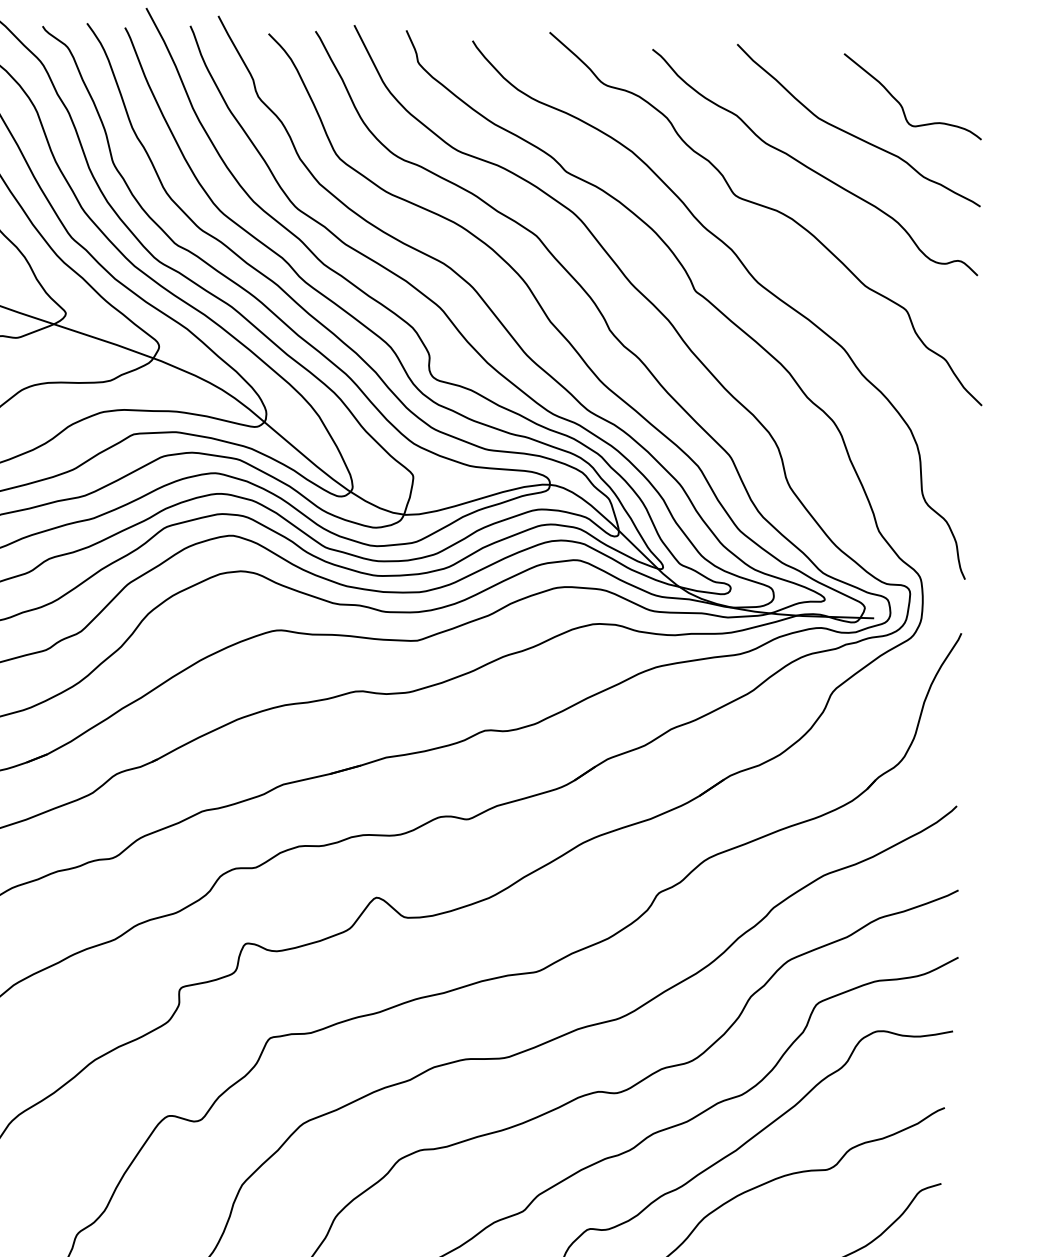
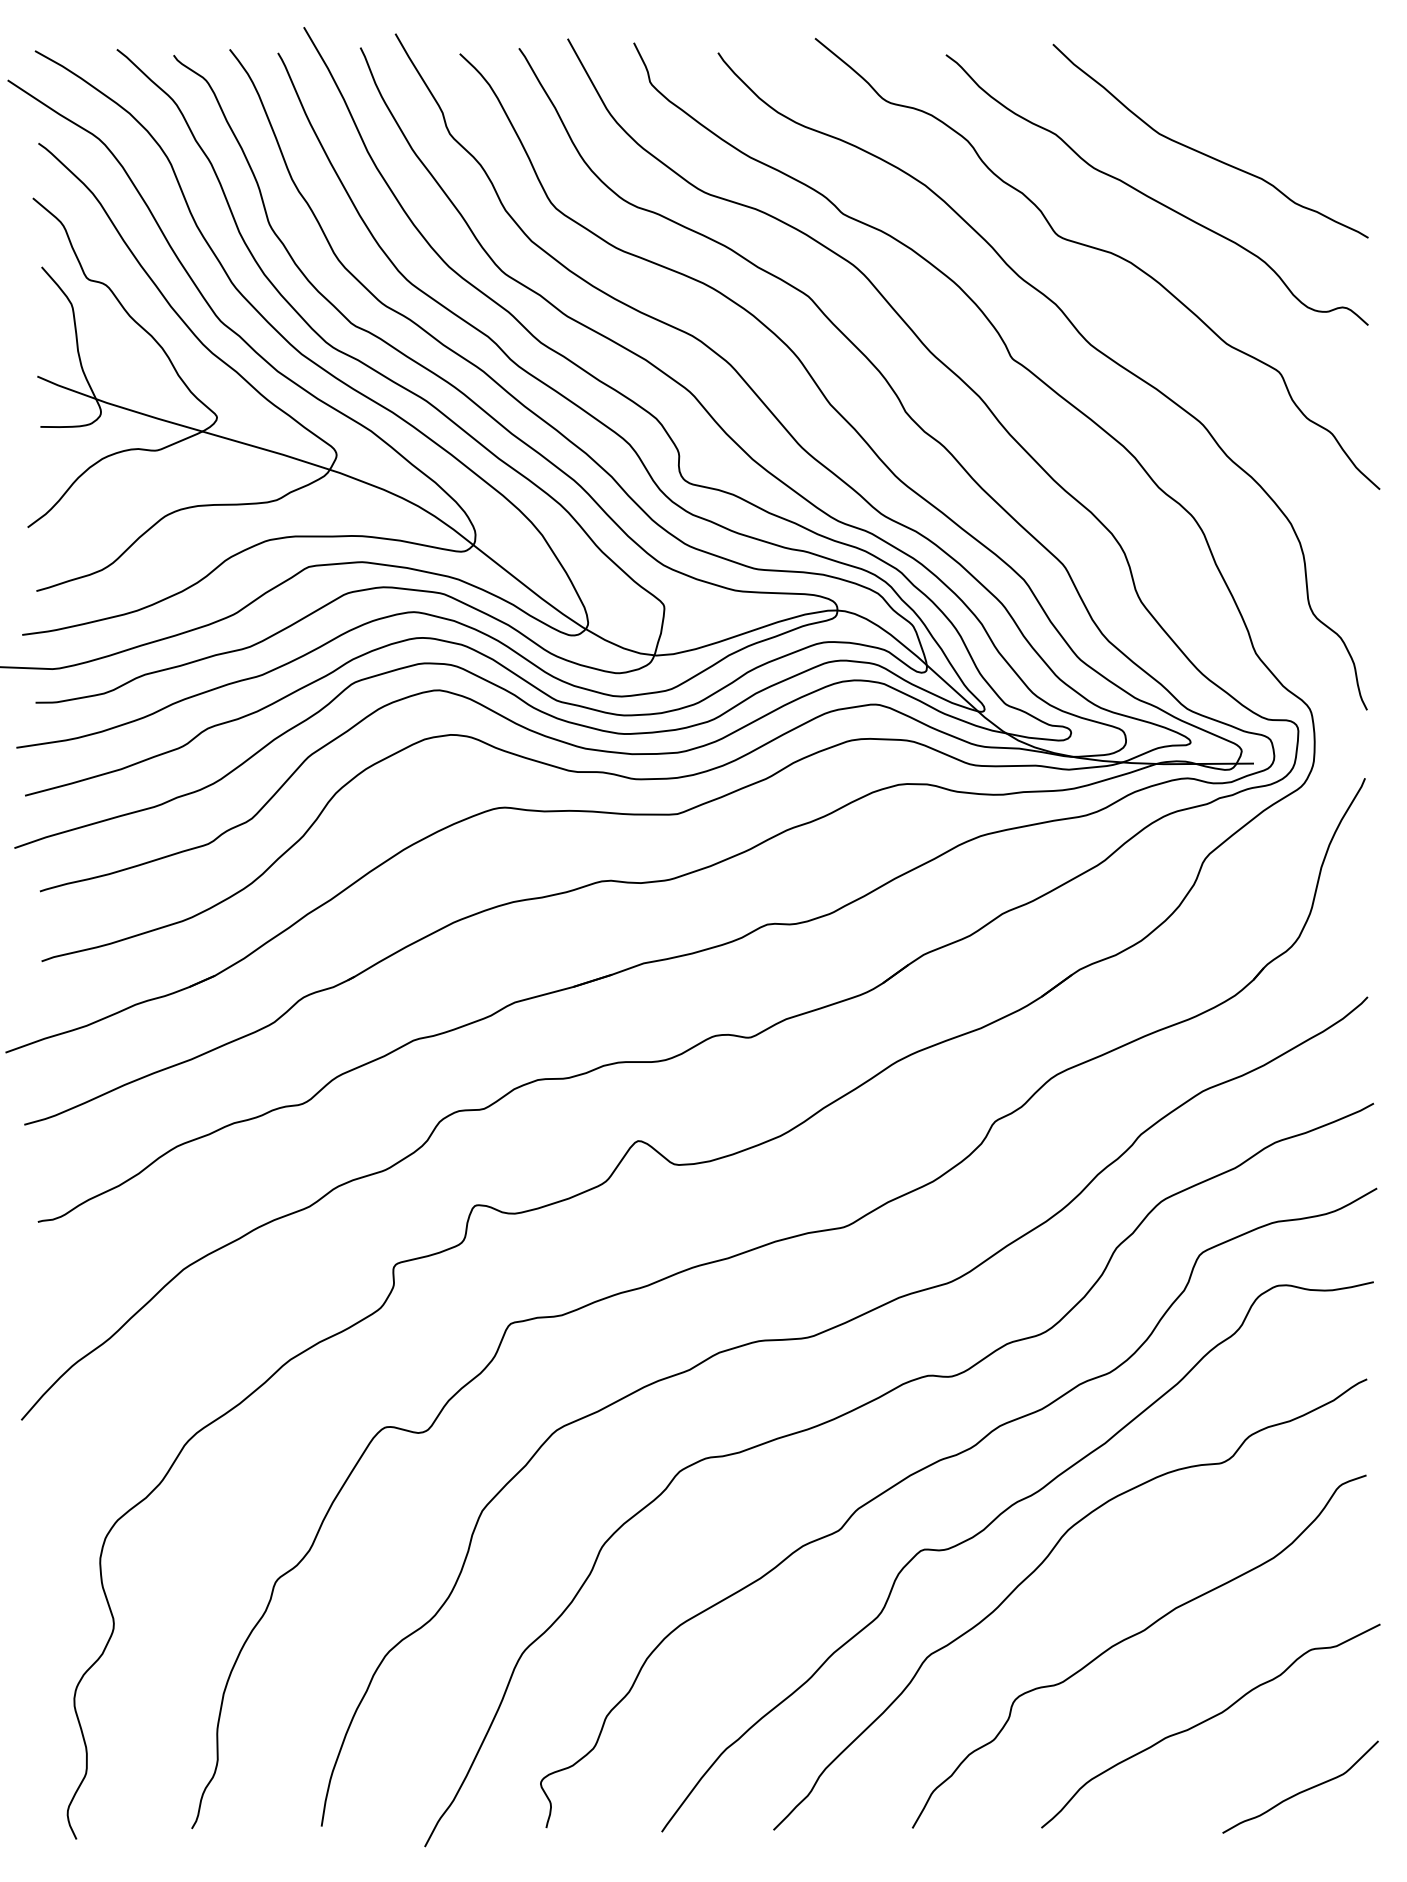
curve: (901, 104) -> (1263, 112), removed

